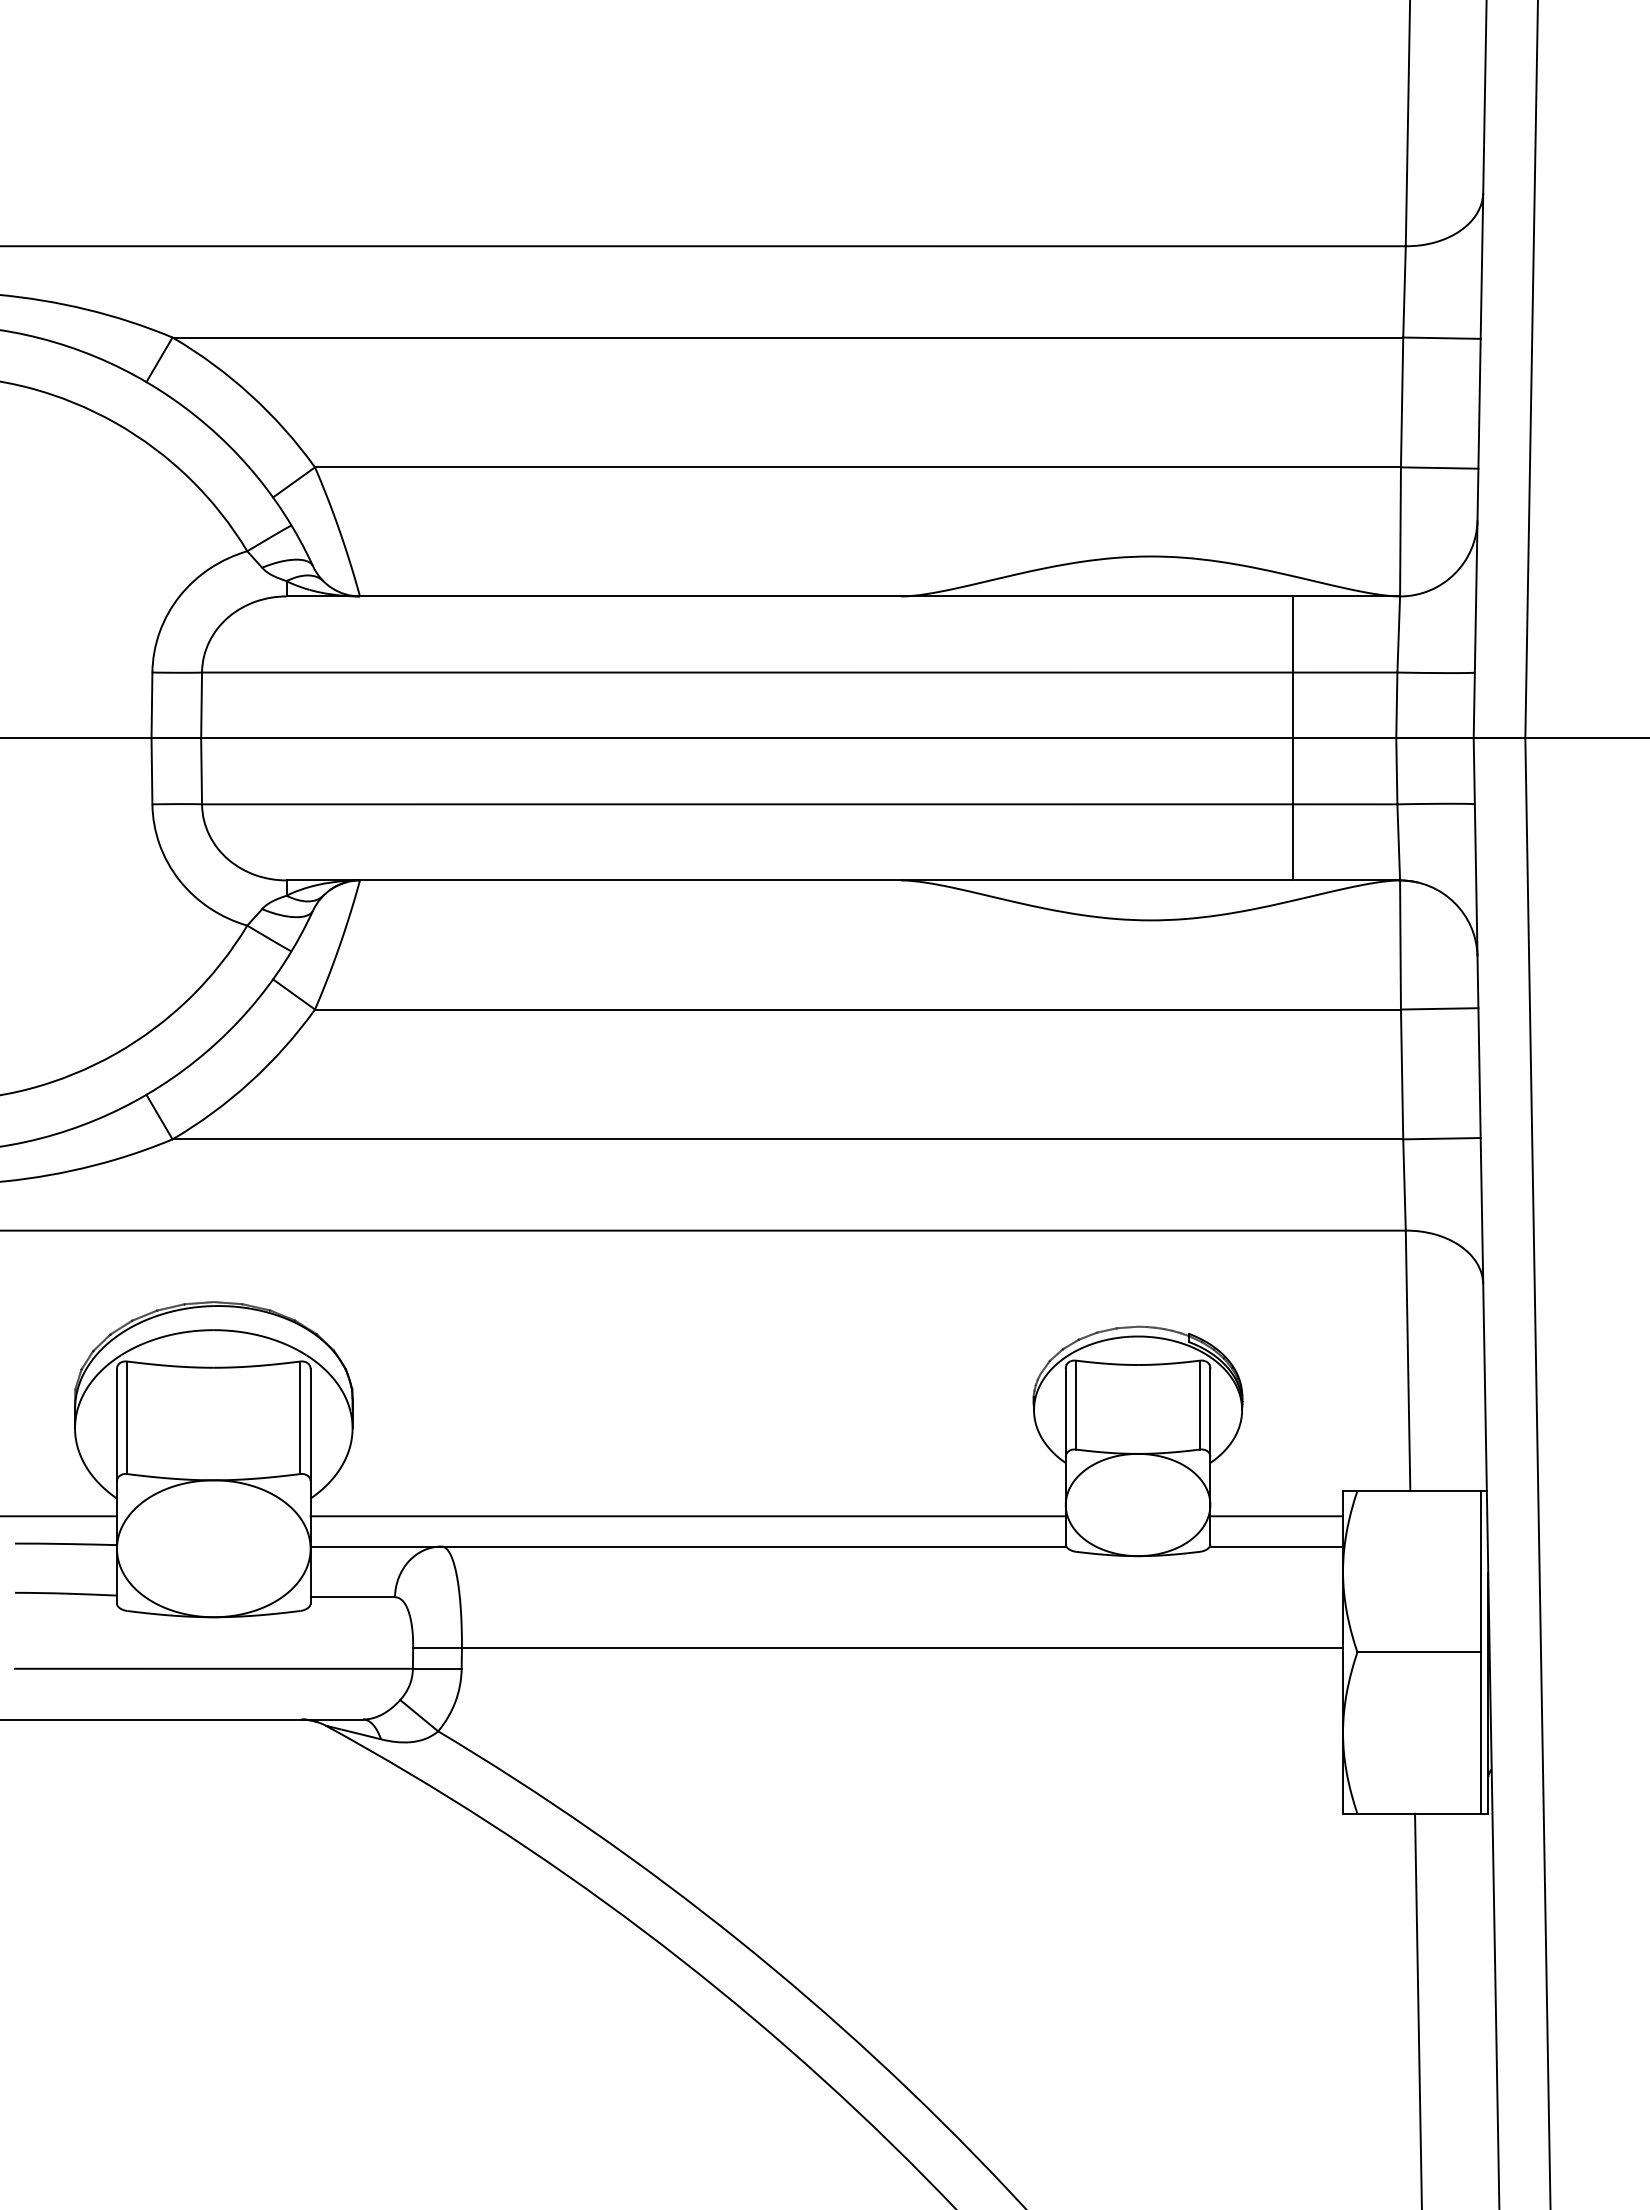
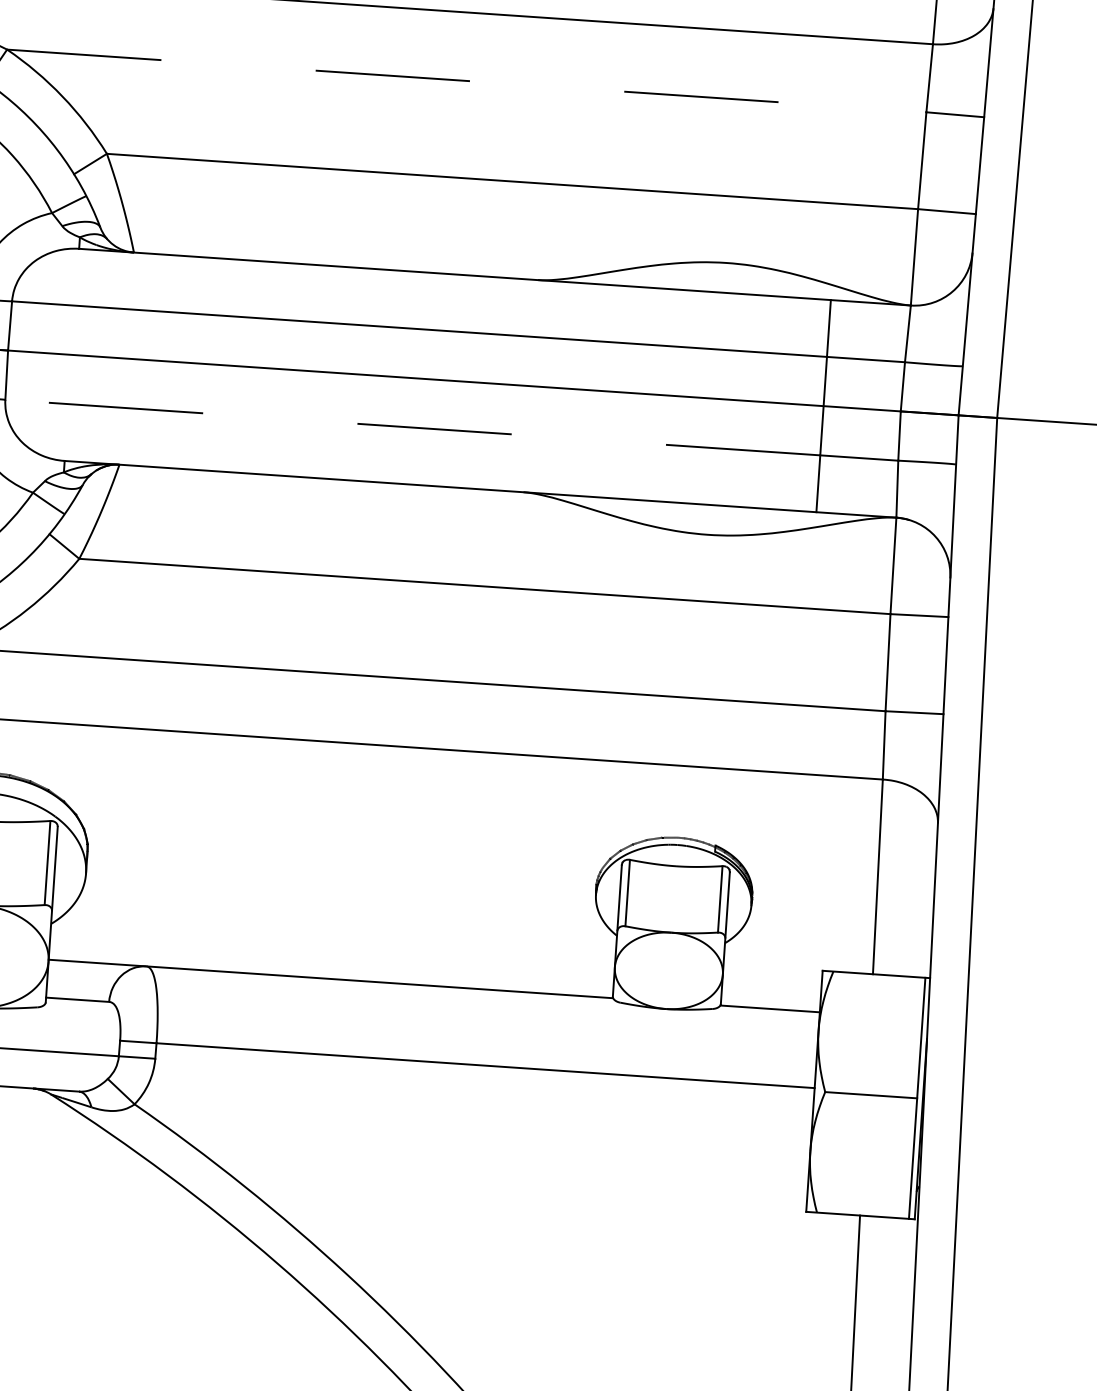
line: (788, 337) -> (467, 80), solid -> dashed
line: (747, 804) -> (412, 427), solid -> dashed
line: (687, 1516) -> (331, 956), removed
line: (1276, 1516) -> (771, 986), removed

